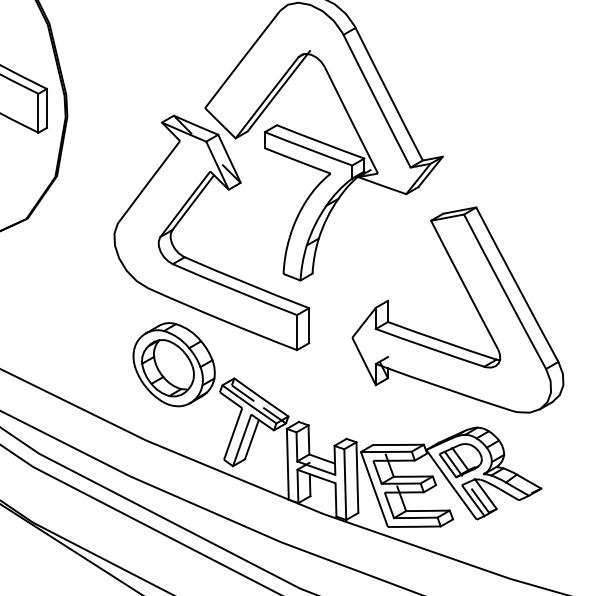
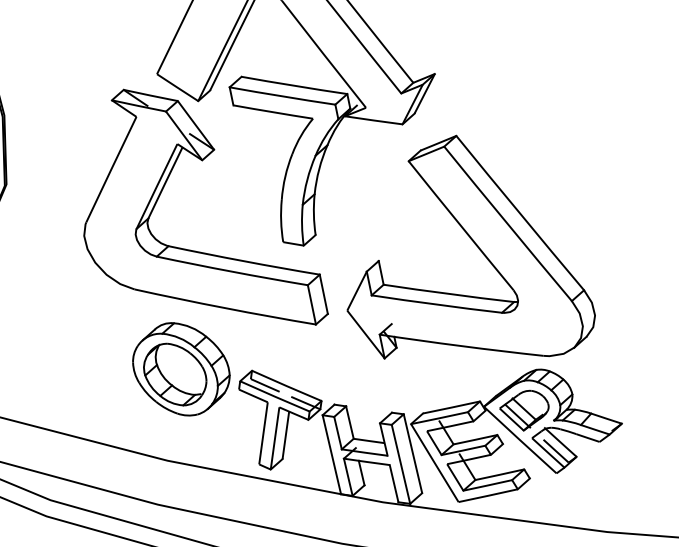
part: (471, 301) -> (472, 242), moved

